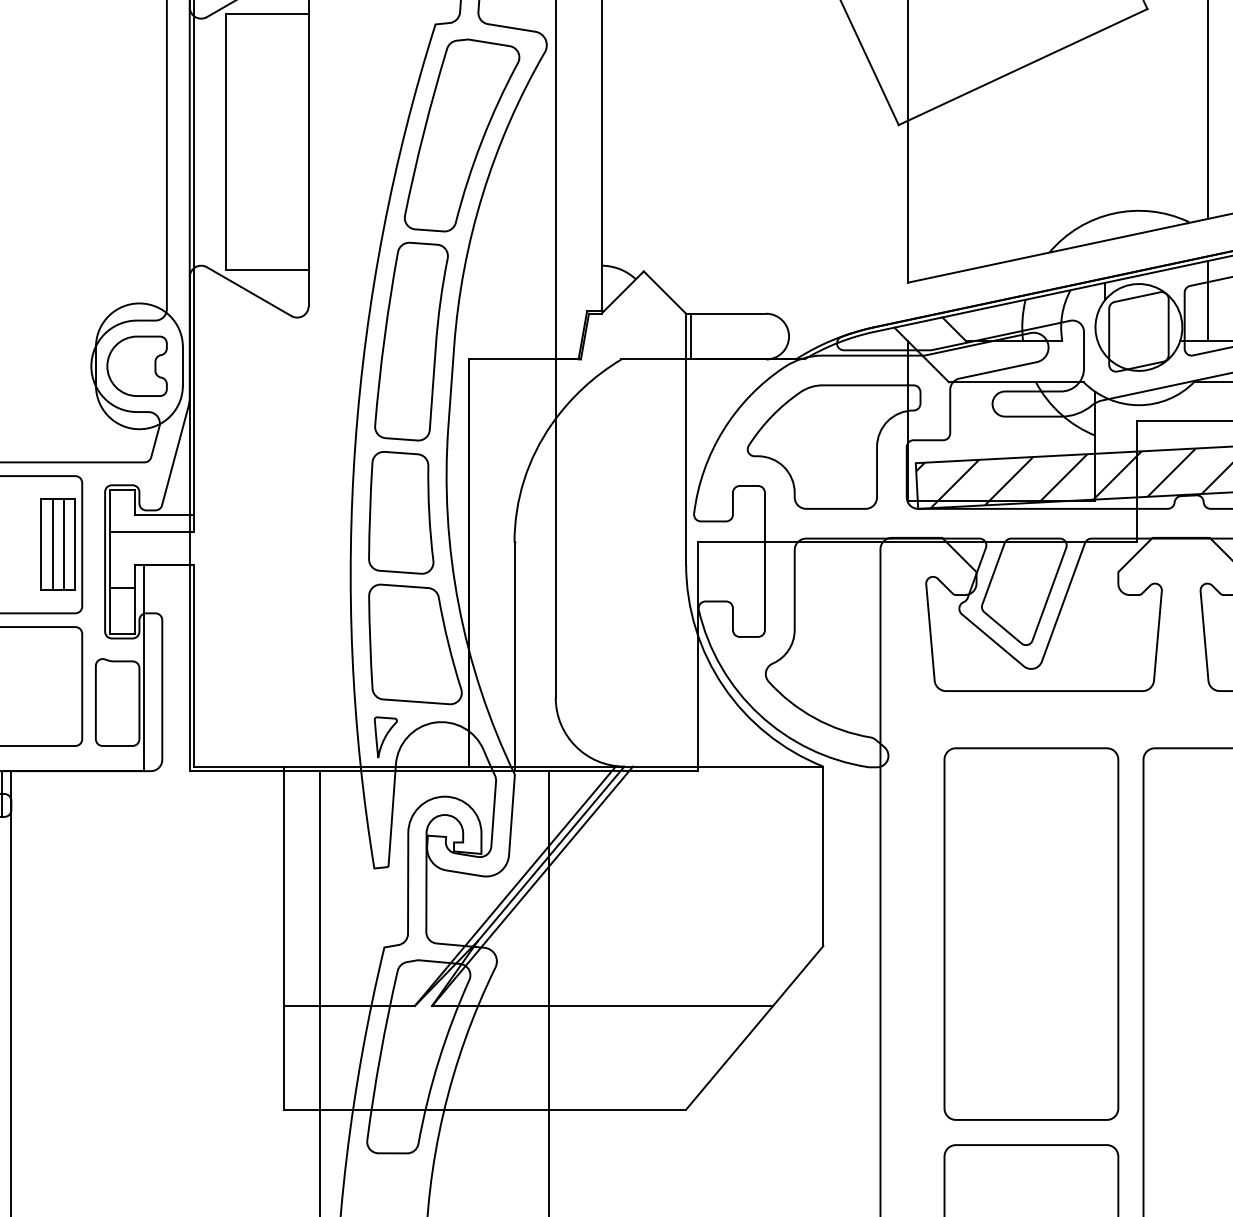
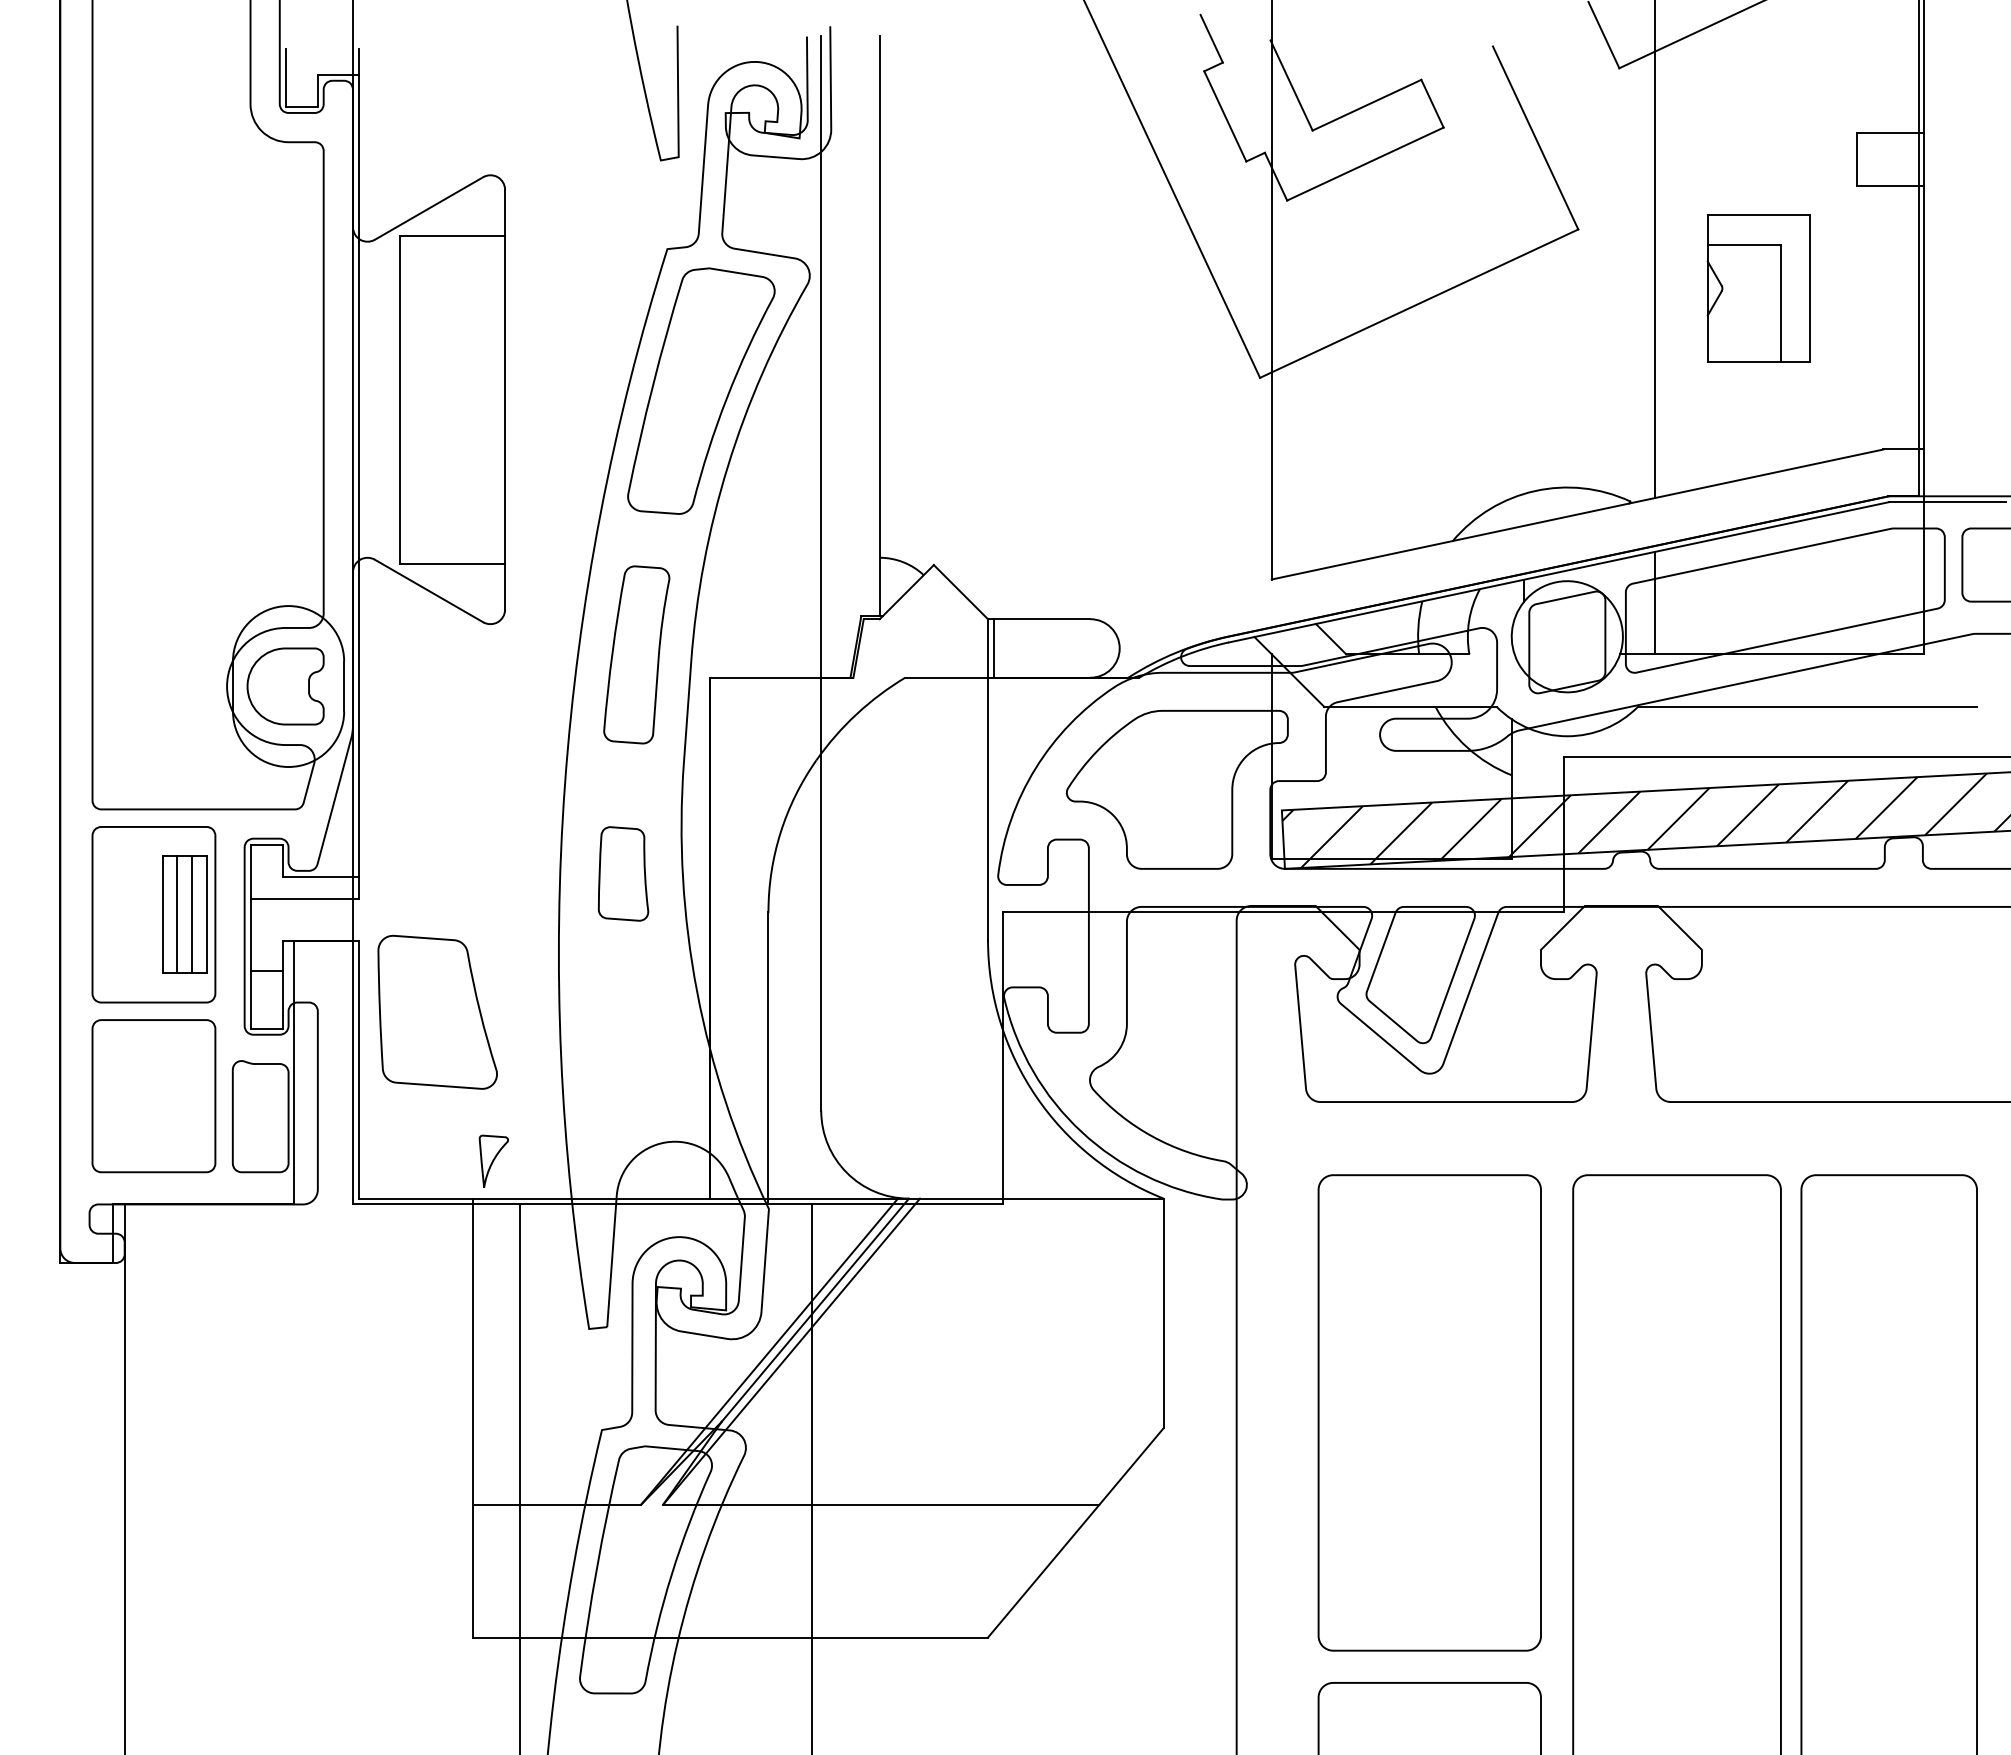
part: (411, 341) -> (636, 654), size x0.7
part: (401, 512) -> (623, 873), size x0.6
part: (415, 643) -> (437, 1011), moved
part: (385, 736) -> (493, 1160), moved

